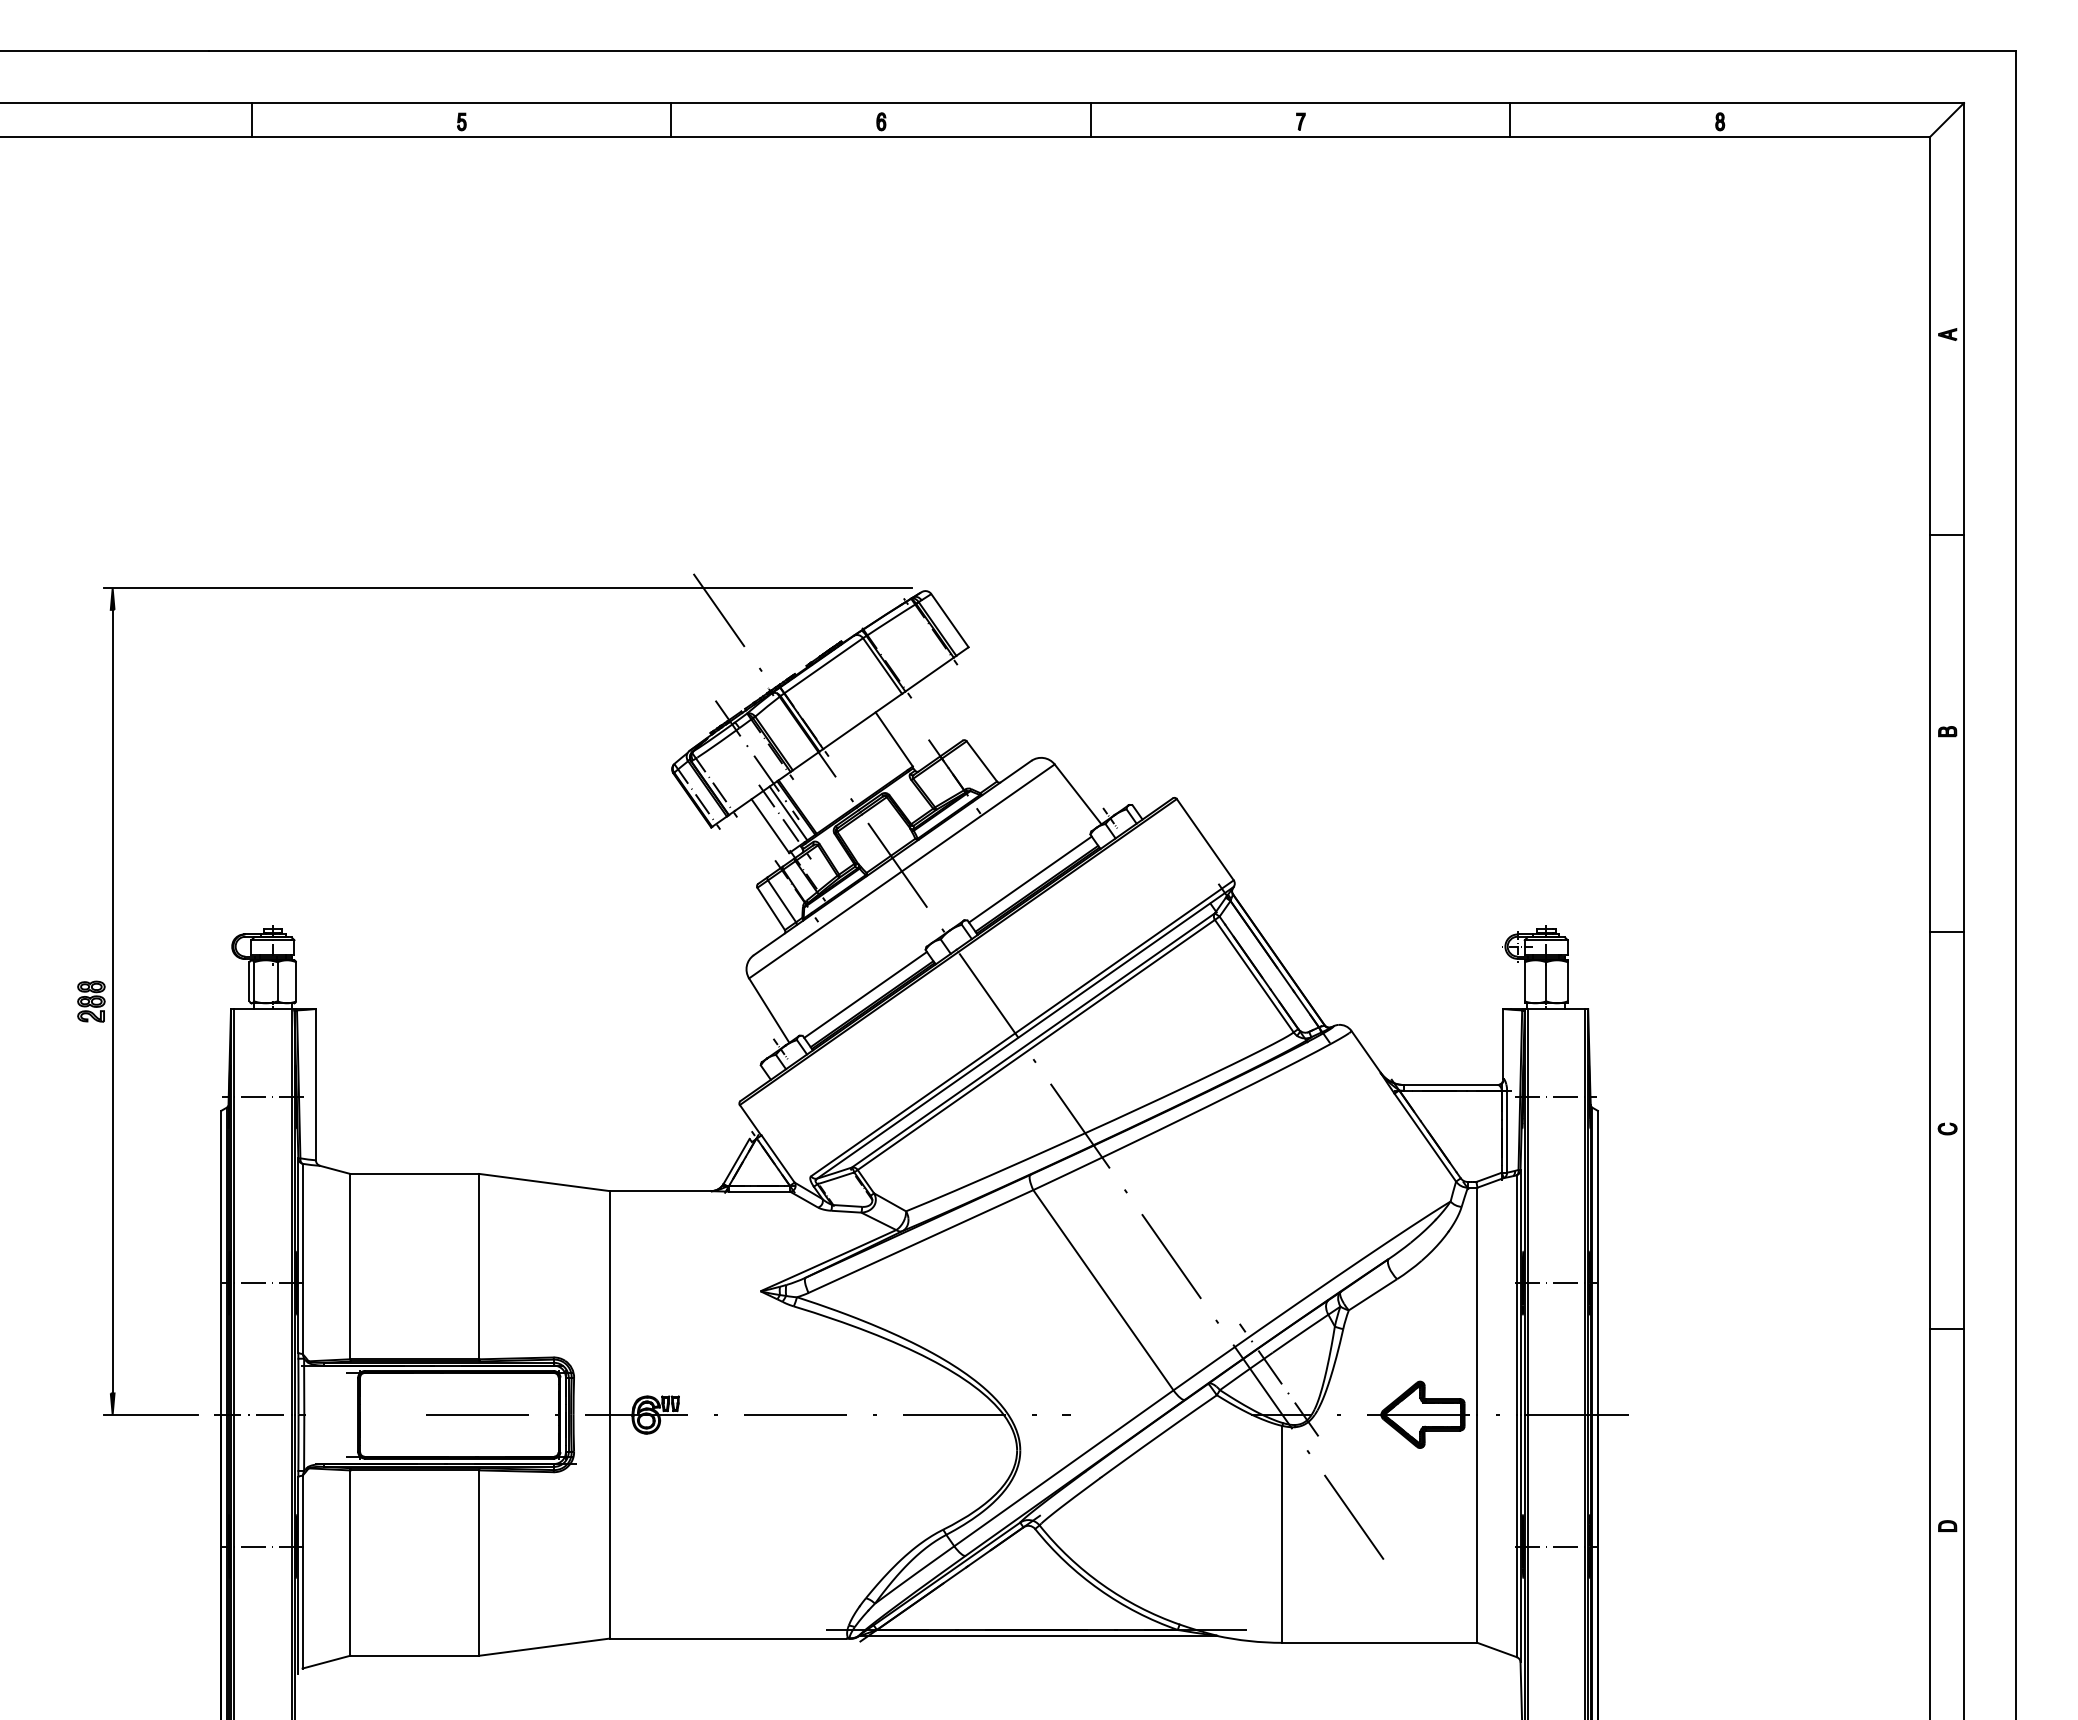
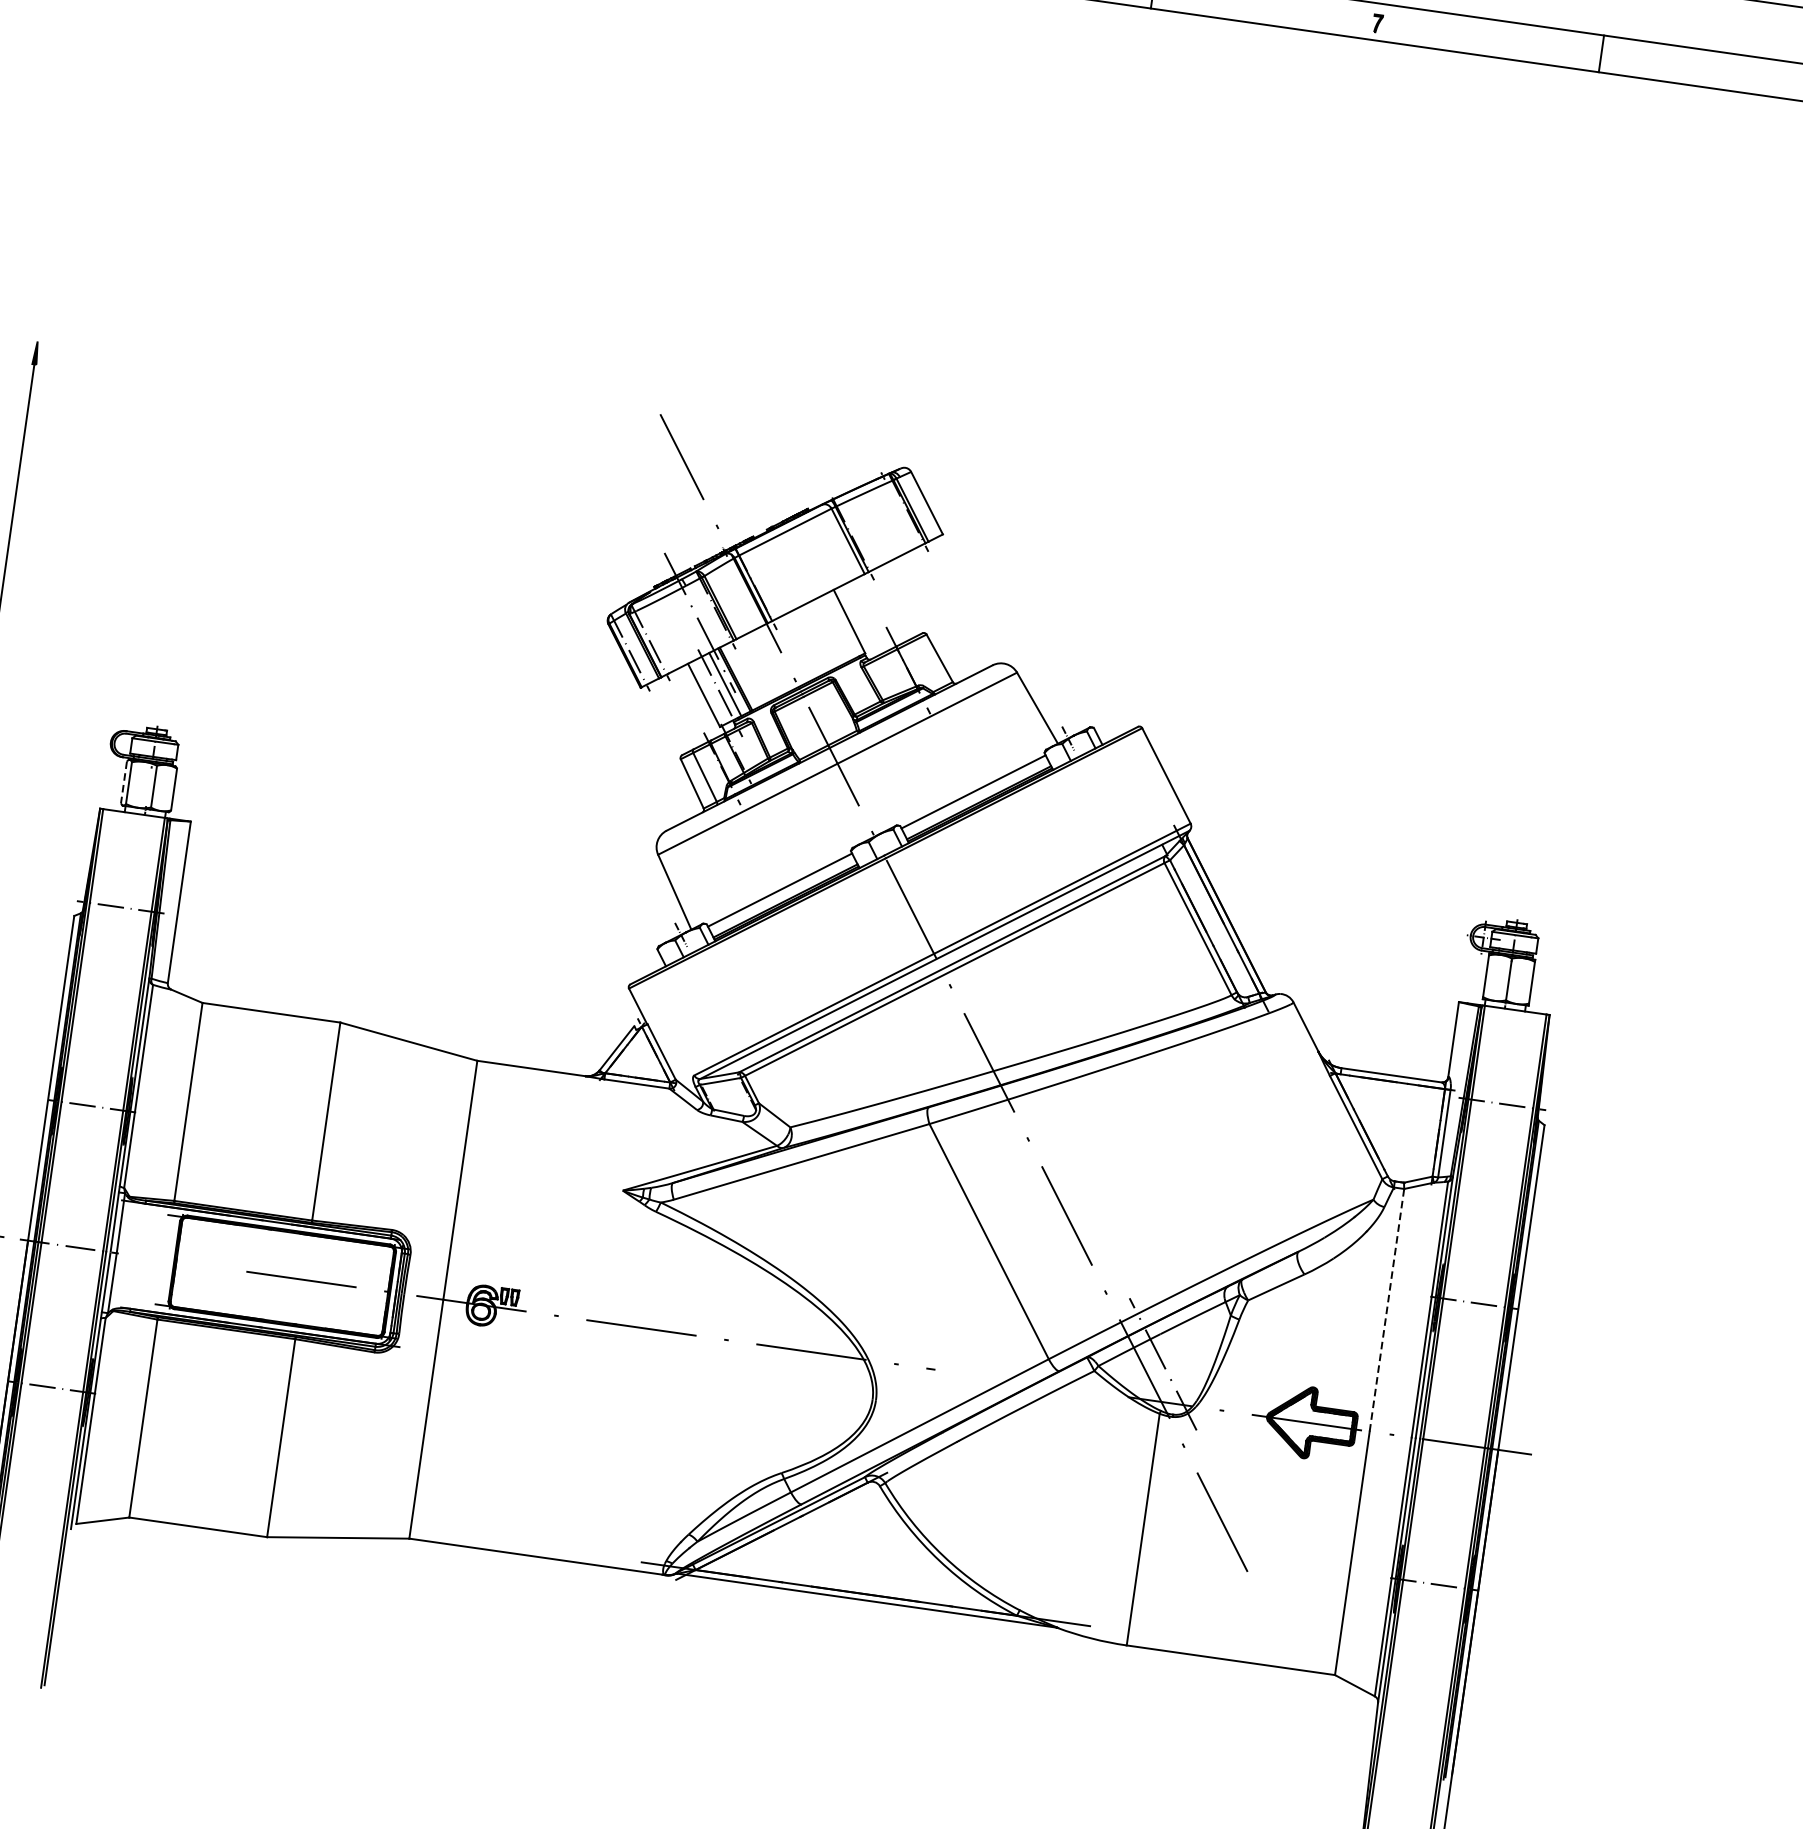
line: (508, 588) -> (460, 401), removed
line: (249, 981) -> (124, 782), solid -> dashed
line: (1477, 1301) -> (1386, 1310), solid -> dashed

